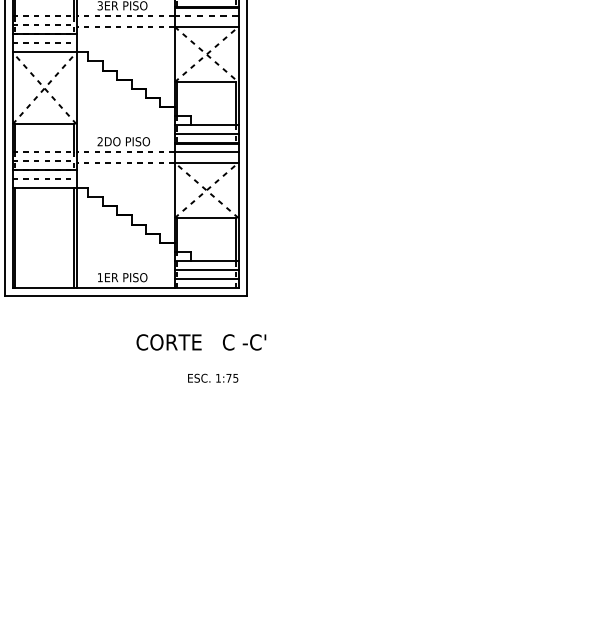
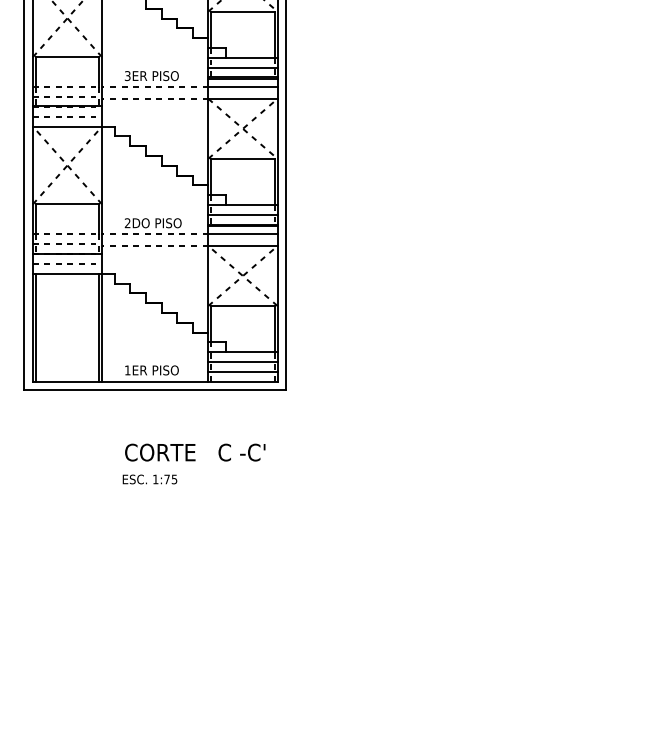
line: (206, 16) -> (242, 87), dashed -> solid
text: (201, 342) -> (195, 452), moved
text: (212, 378) -> (149, 479), moved

